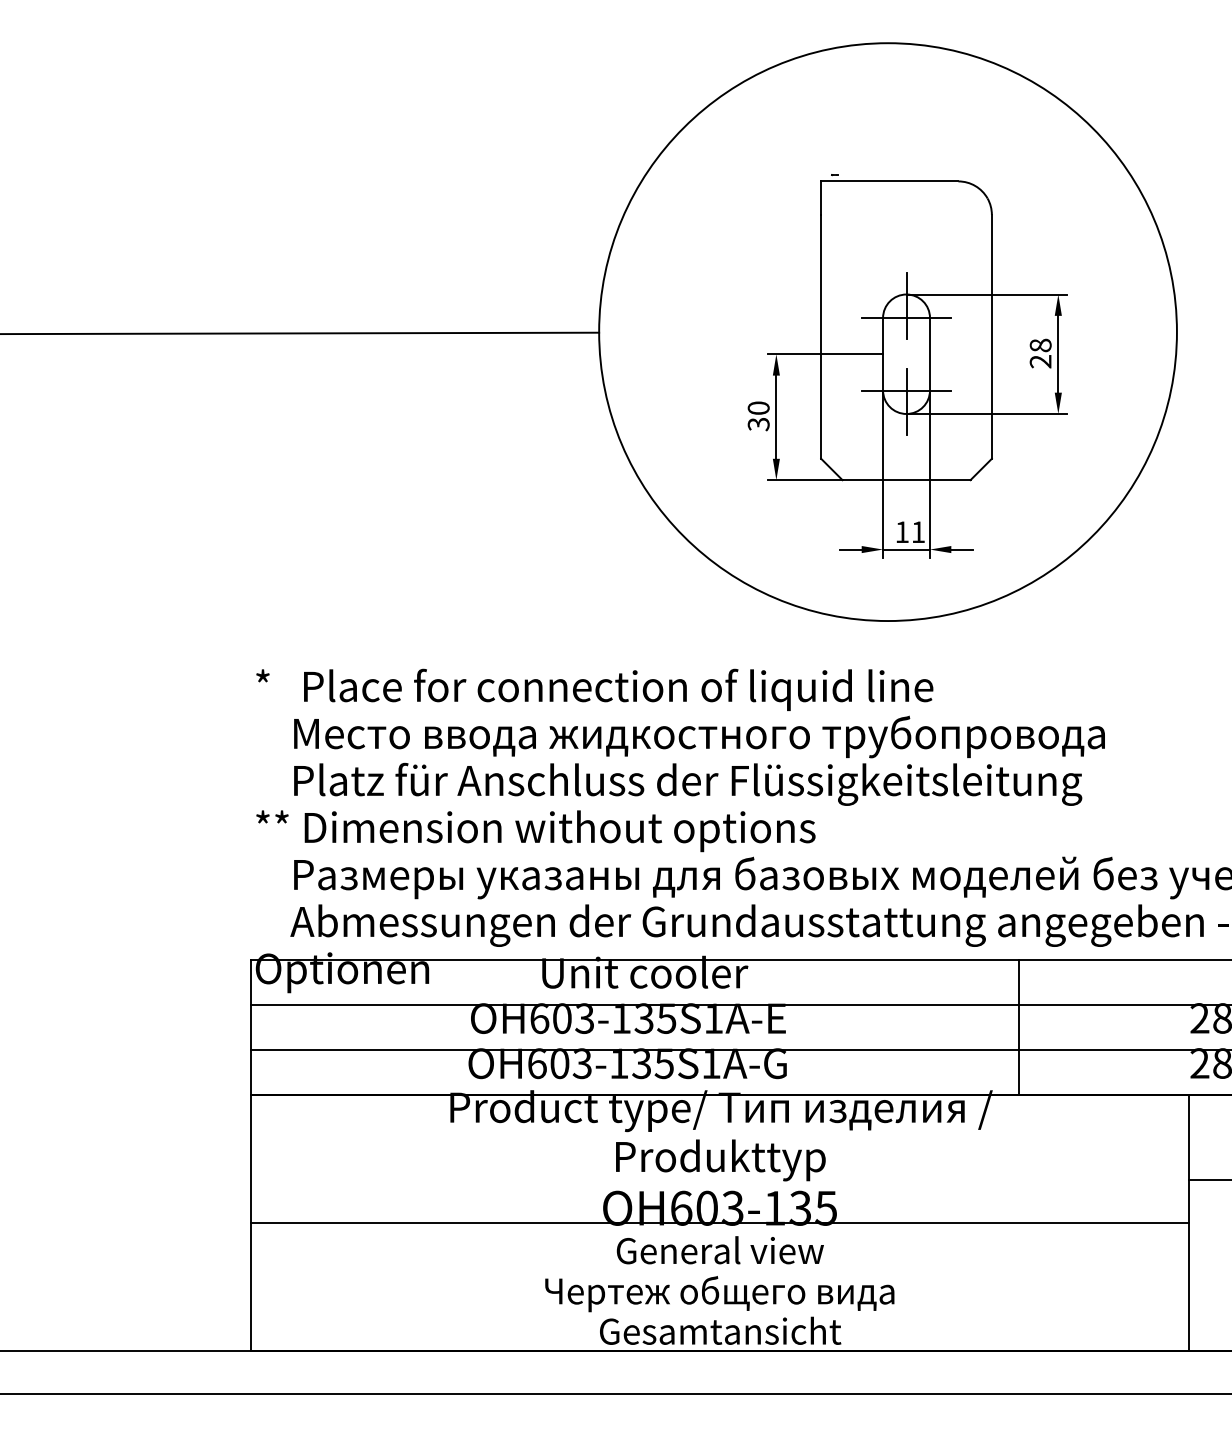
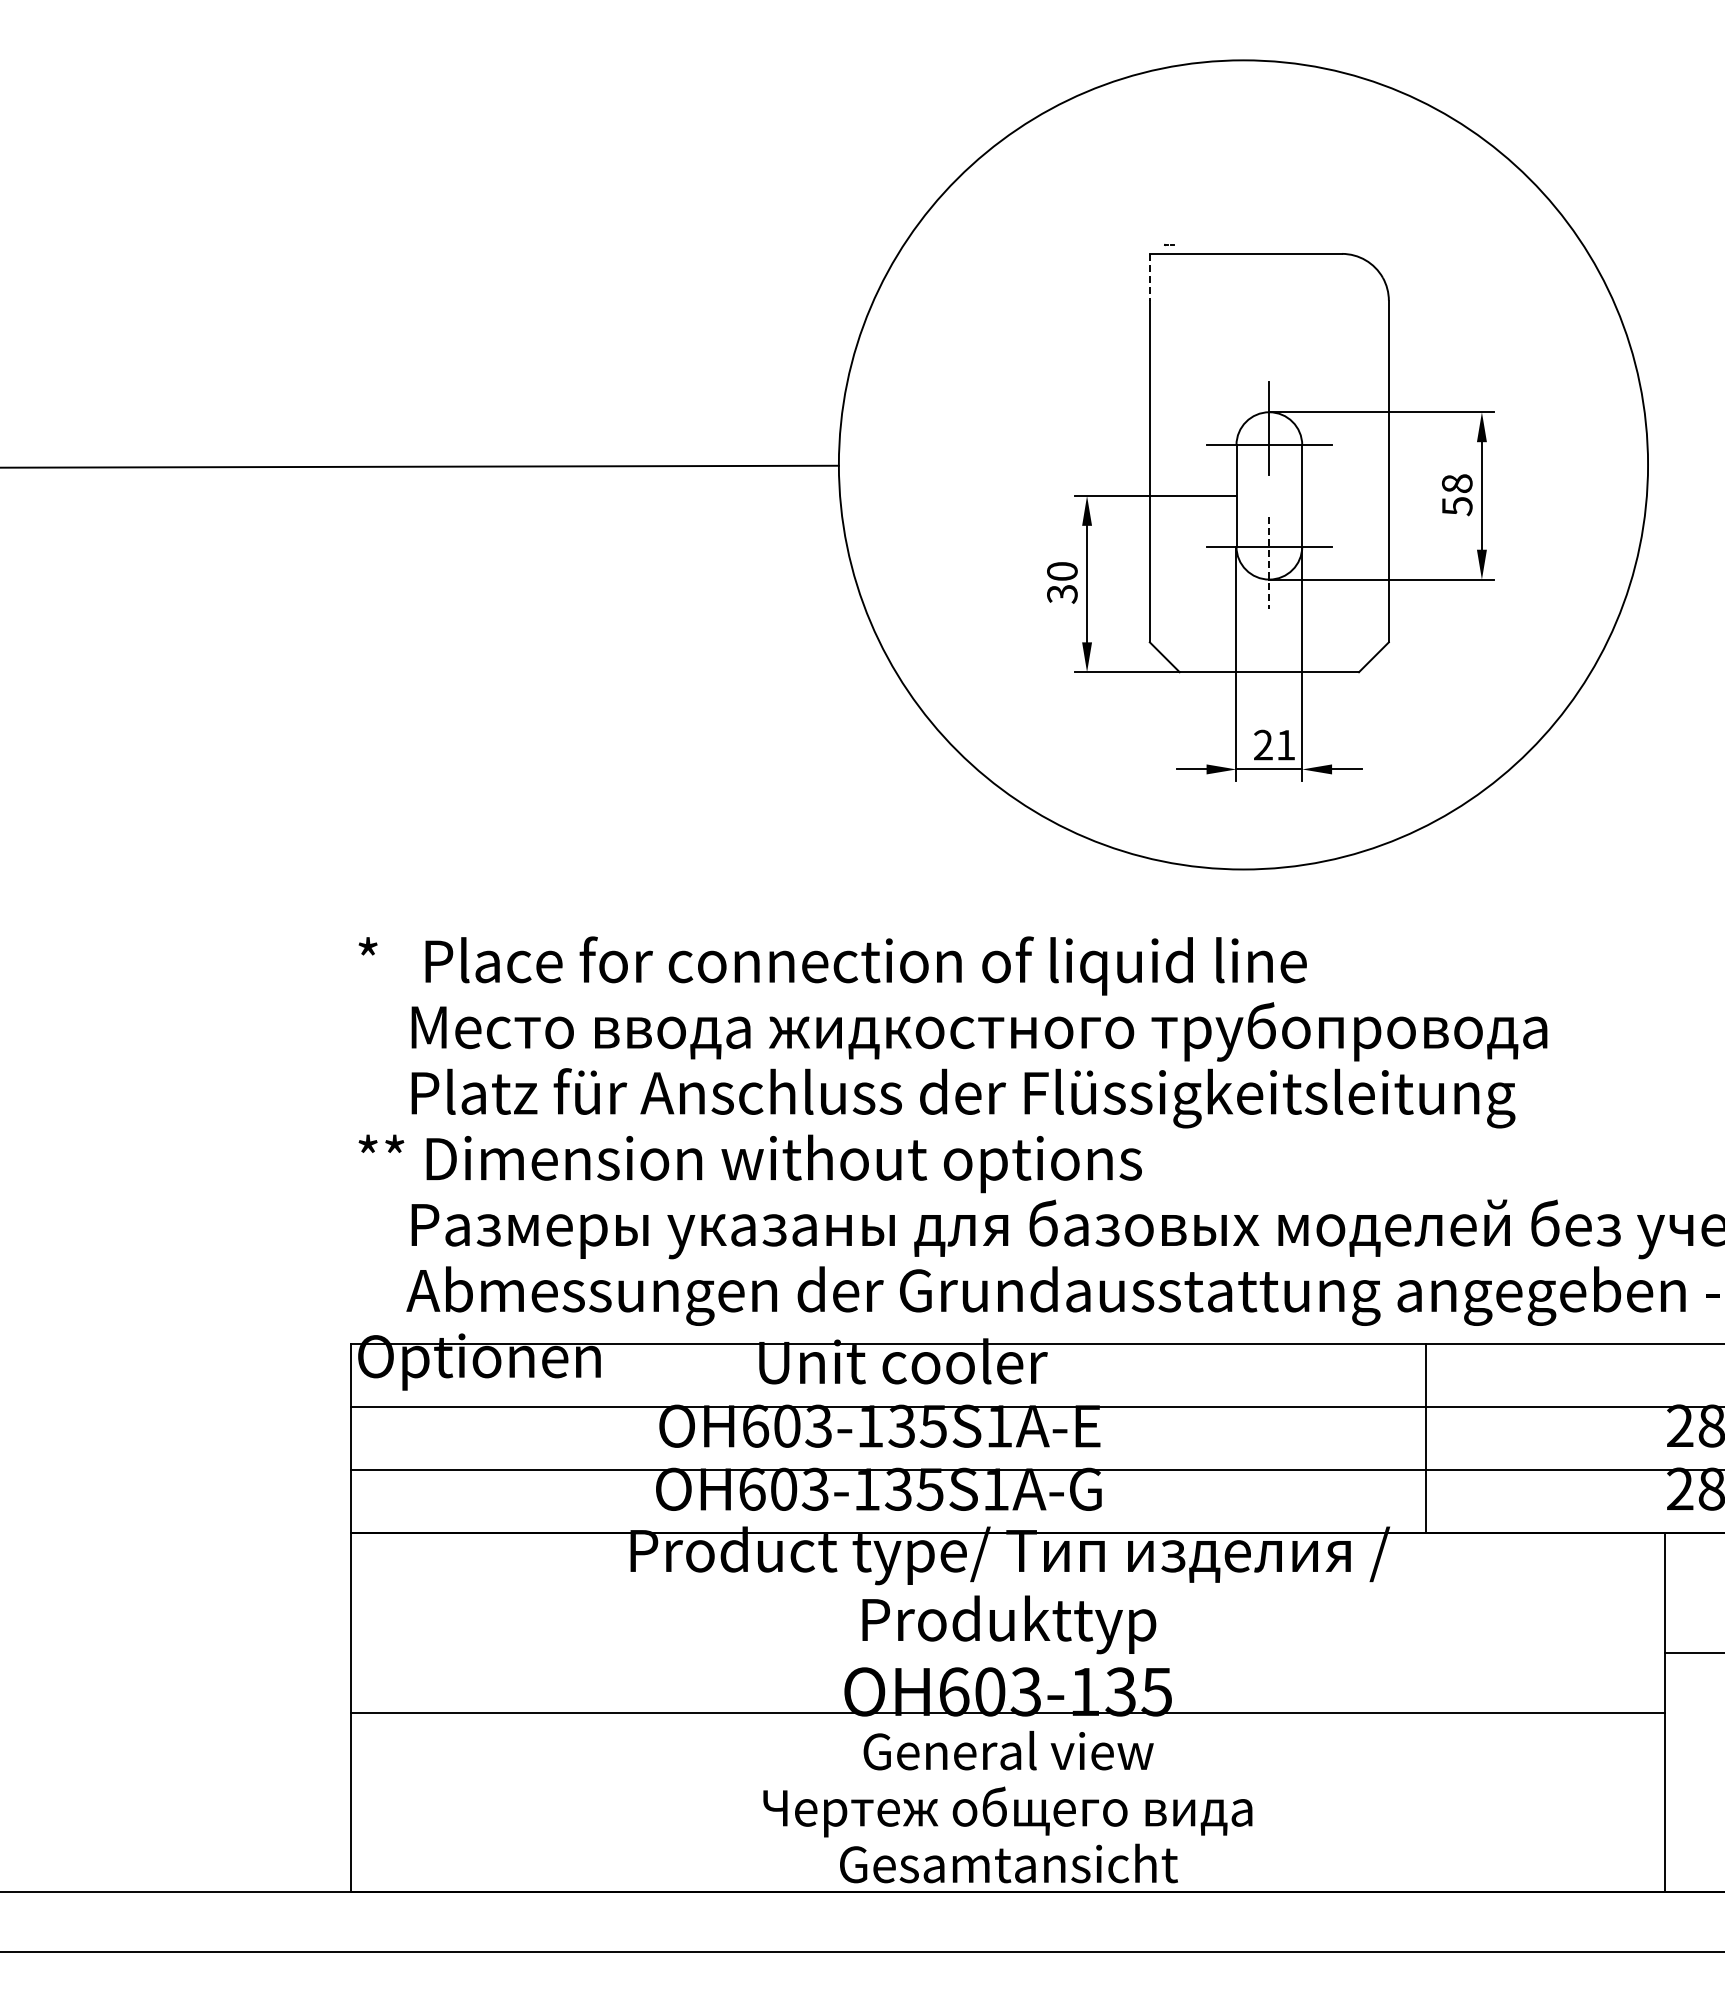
line: (820, 198) -> (1149, 277), solid -> dashed
text: (1040, 361) -> (1456, 506), 28 -> 58
line: (906, 402) -> (1269, 563), solid -> dashed
text: (902, 531) -> (1263, 744), 11 -> 21

